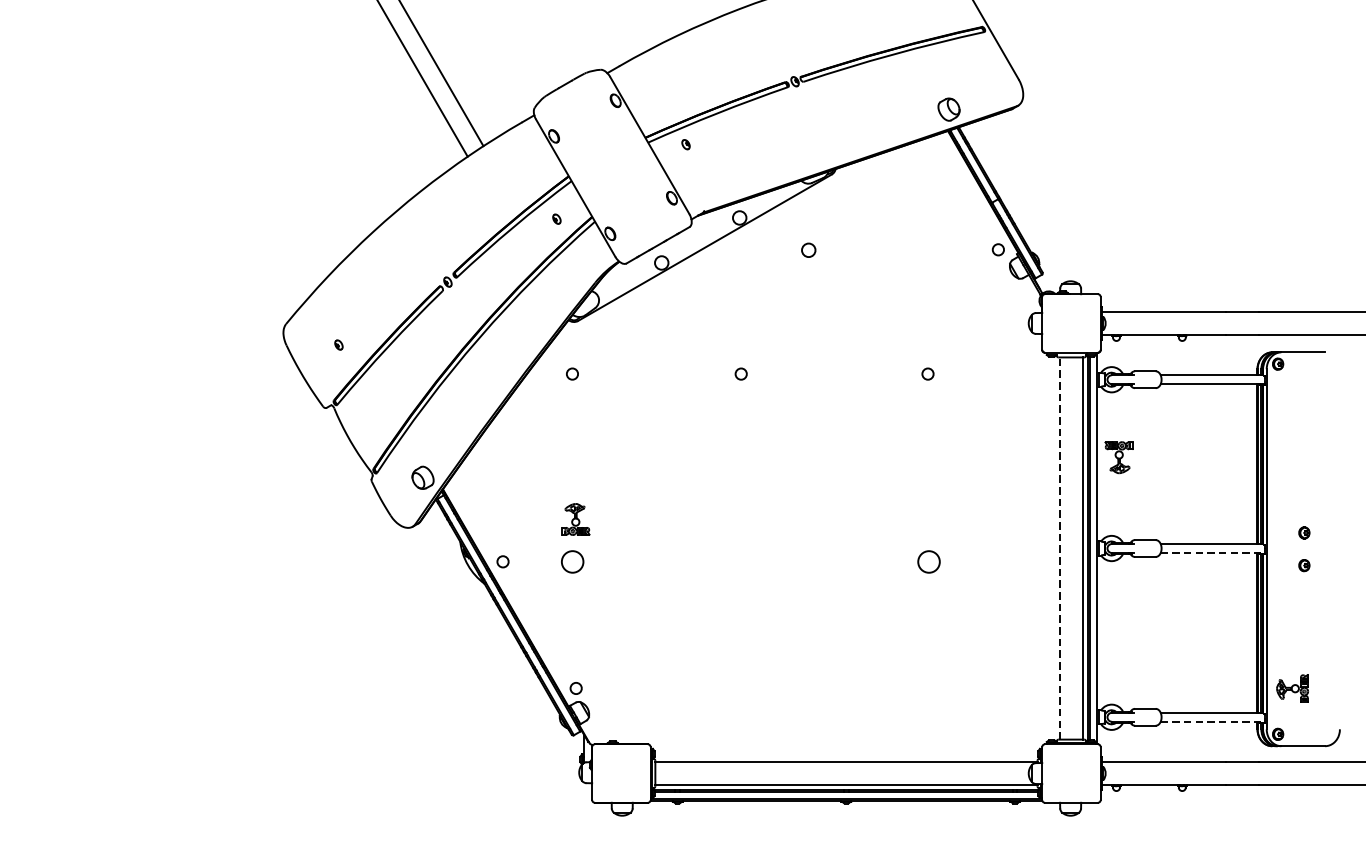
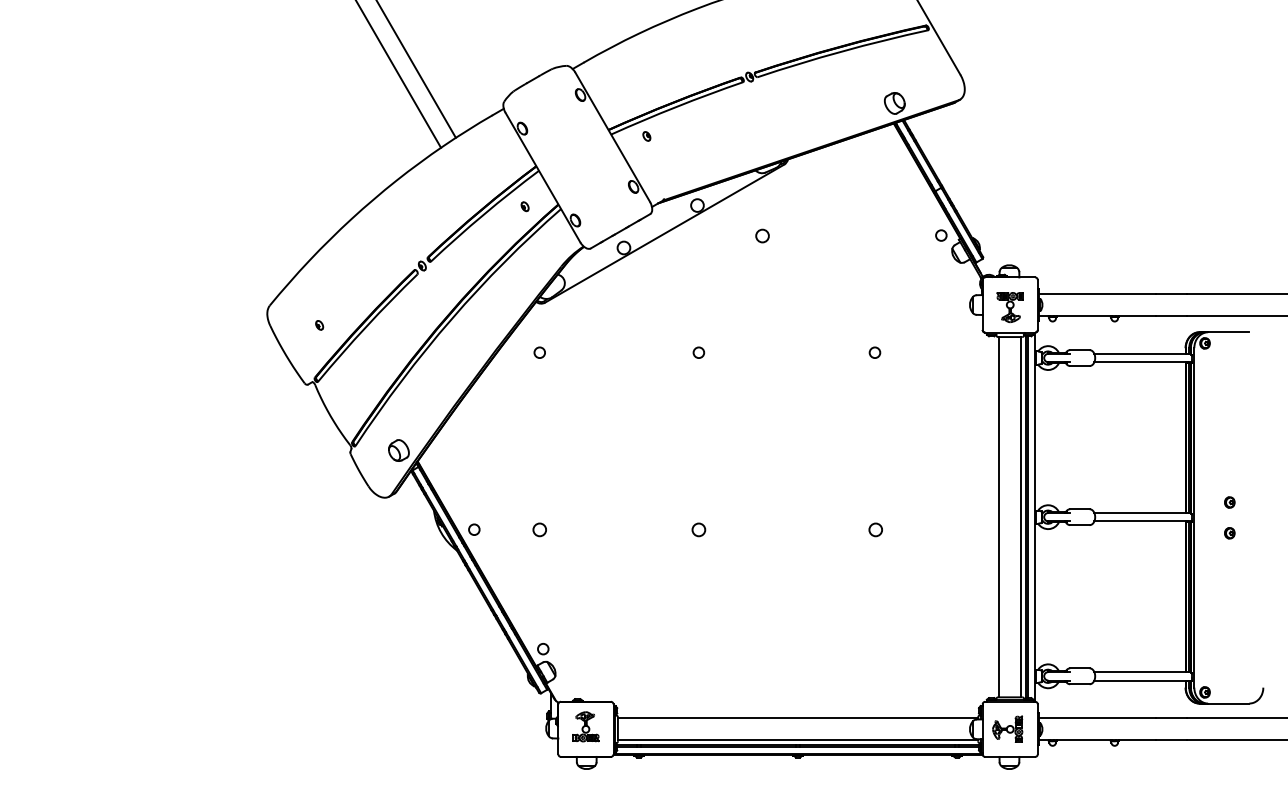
part: (1118, 457) -> (1009, 307), moved
part: (575, 519) -> (585, 726), moved
line: (1060, 547) -> (999, 516), dashed -> solid
line: (1212, 553) -> (1143, 521), dashed -> solid
circle: (572, 561) -> (539, 529), size x0.62
circle: (740, 561) -> (698, 529), added
circle: (928, 561) -> (875, 529), size x0.62
part: (1292, 687) -> (1007, 728), moved
line: (1212, 721) -> (1143, 680), dashed -> solid

